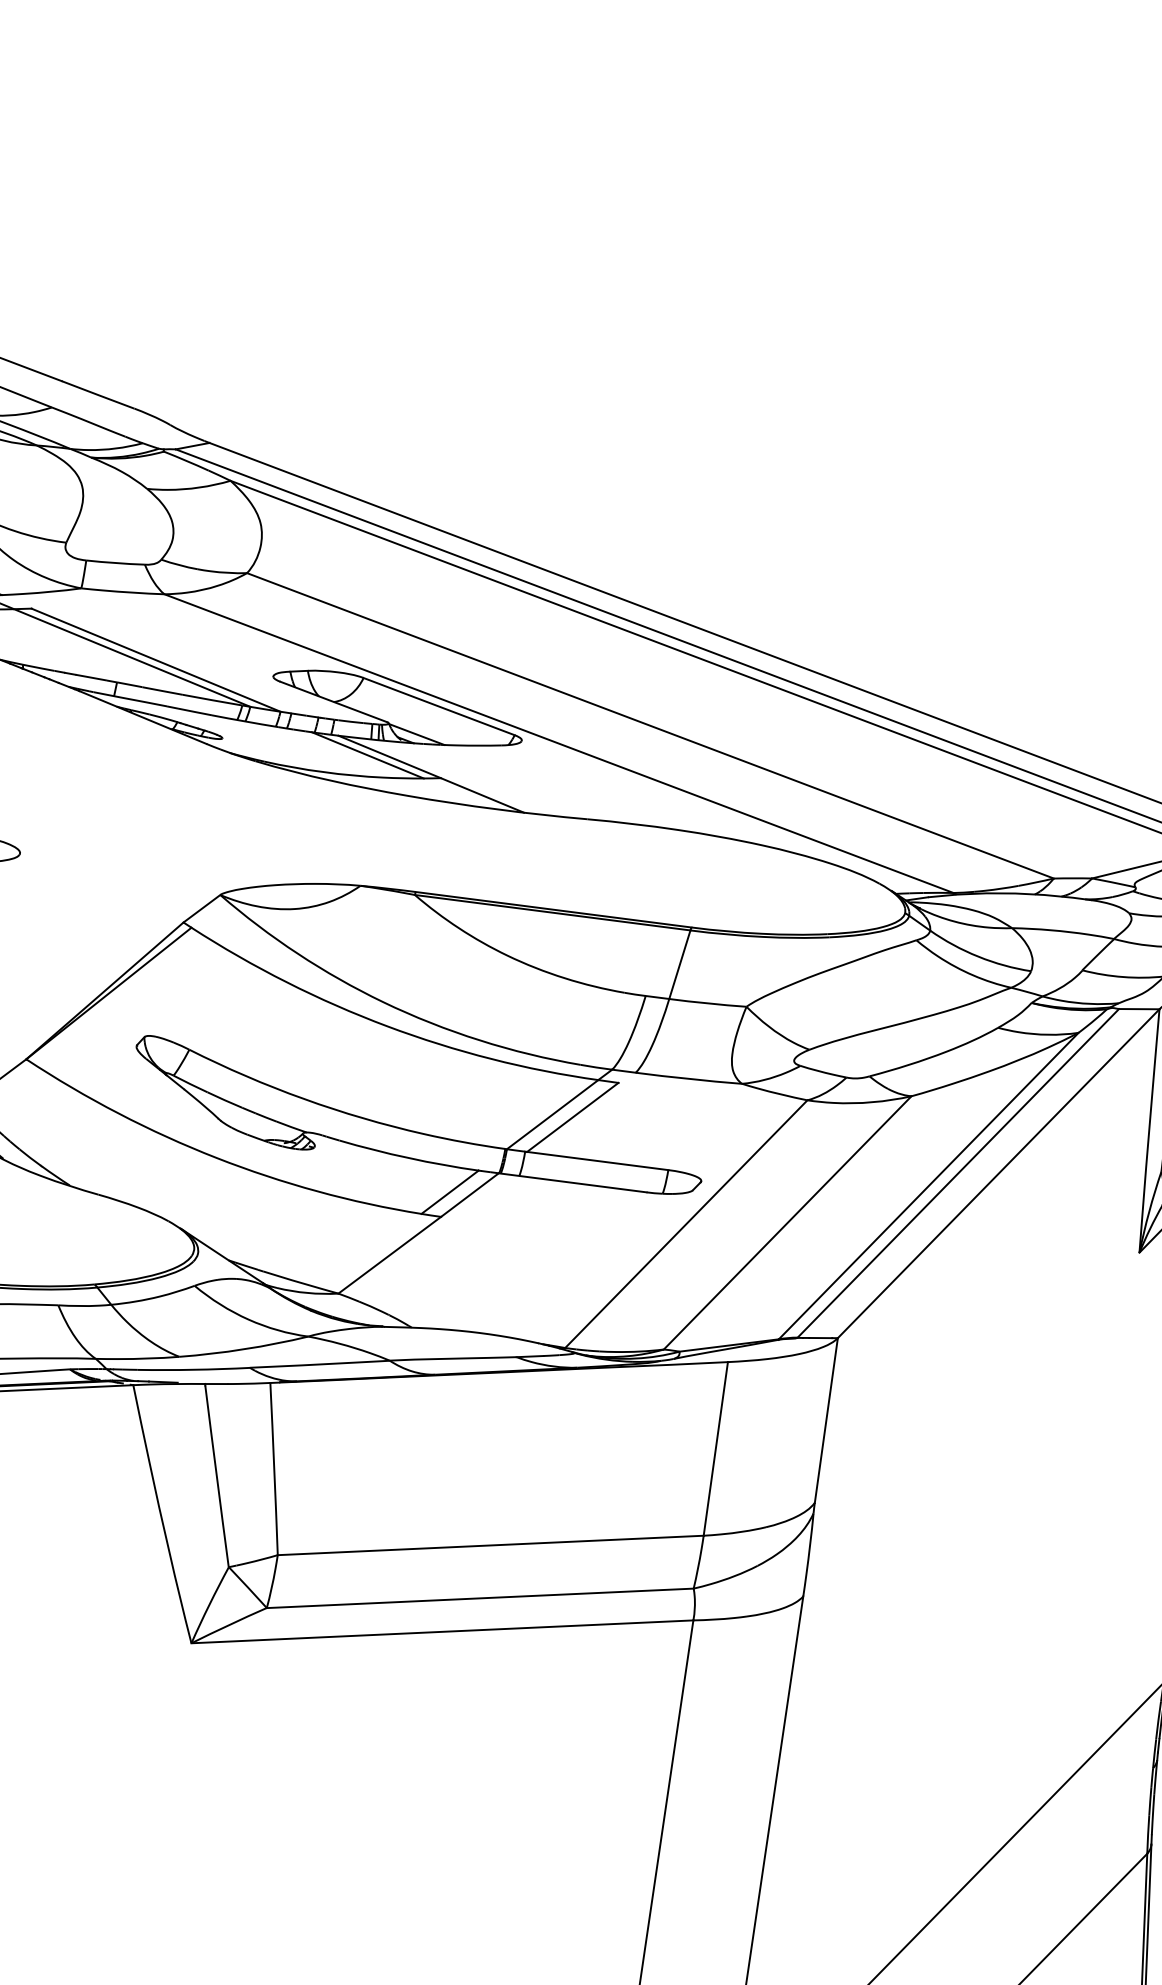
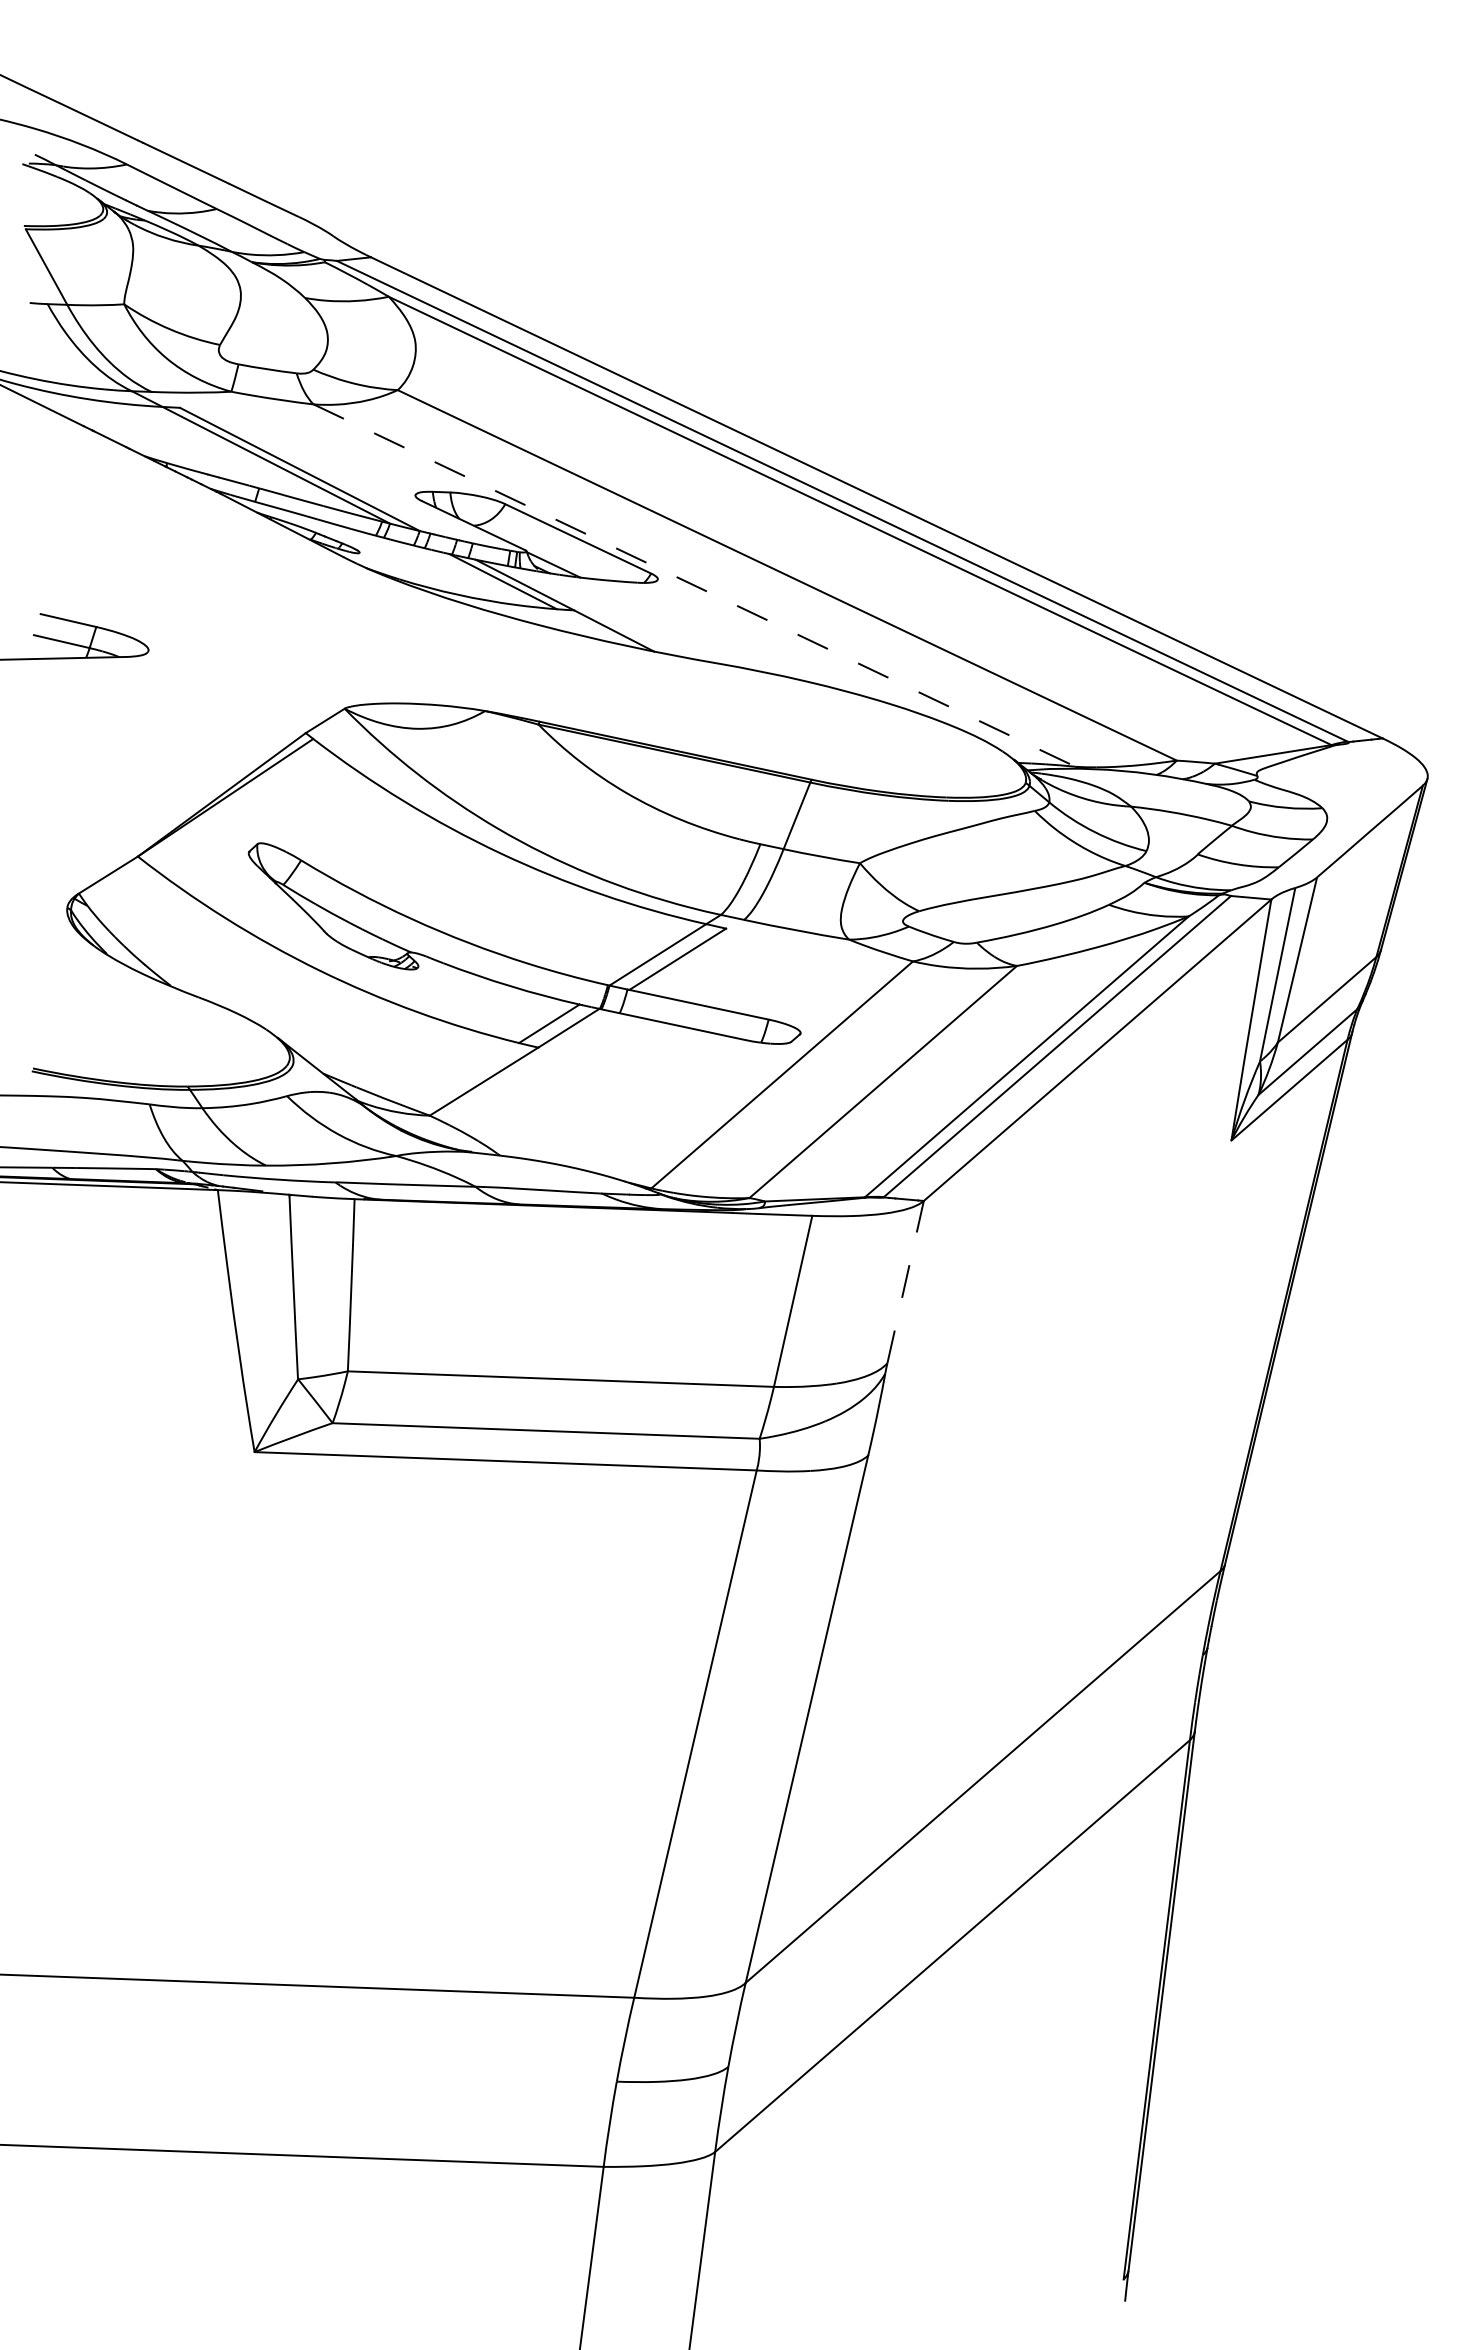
line: (558, 743) -> (694, 585), solid -> dashed
line: (826, 1419) -> (905, 1281), solid -> dashed

